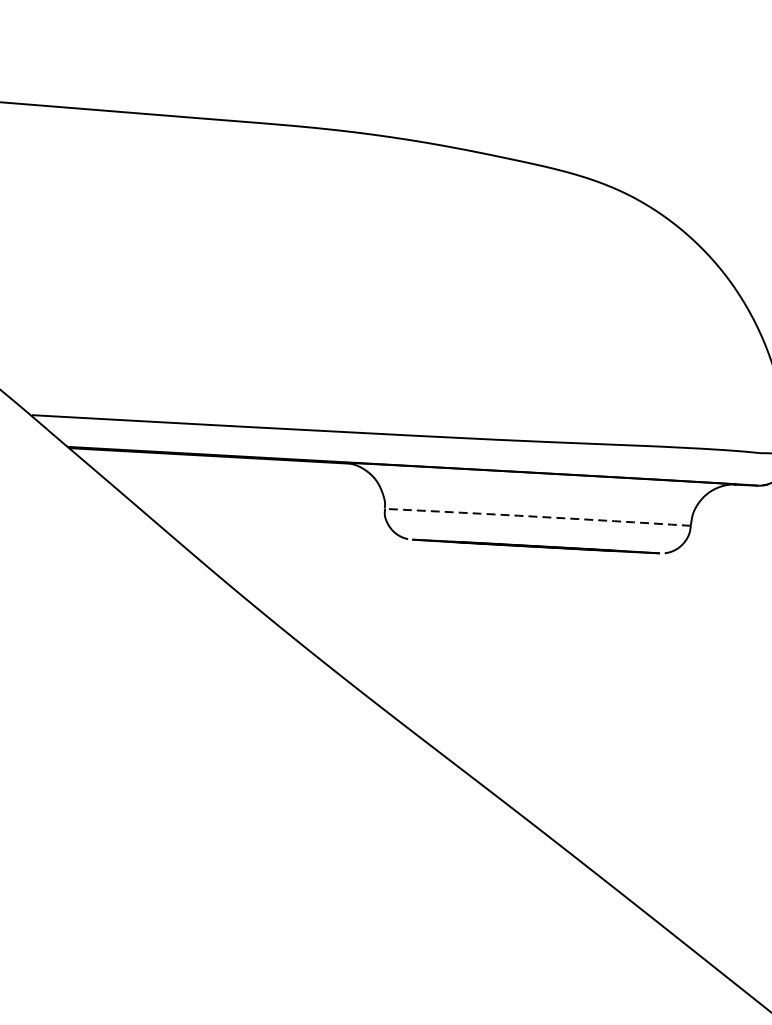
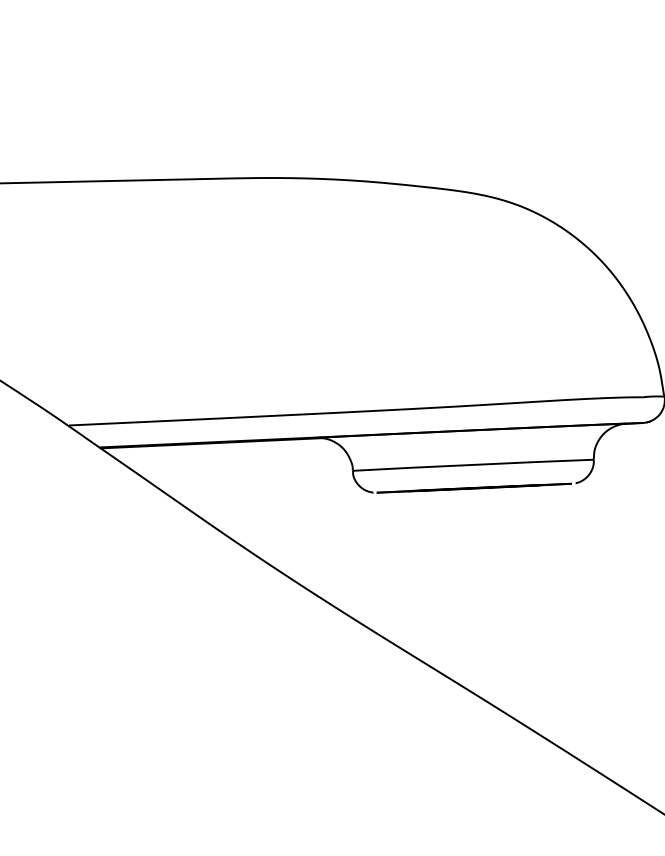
arc: (538, 516) -> (473, 464), dashed -> solid

